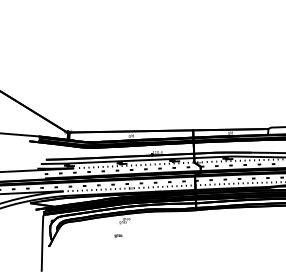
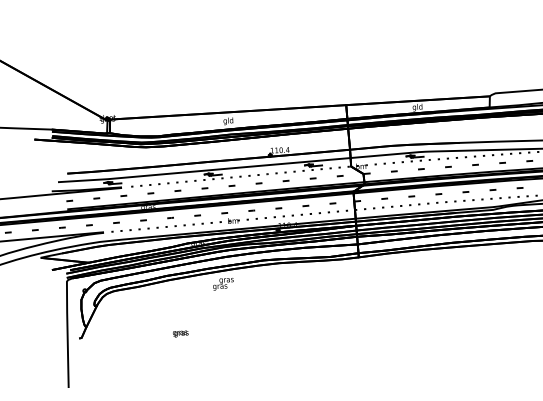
text: (118, 235) -> (180, 332), moved

